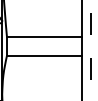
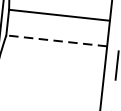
line: (44, 55) -> (56, 40), solid -> dashed

